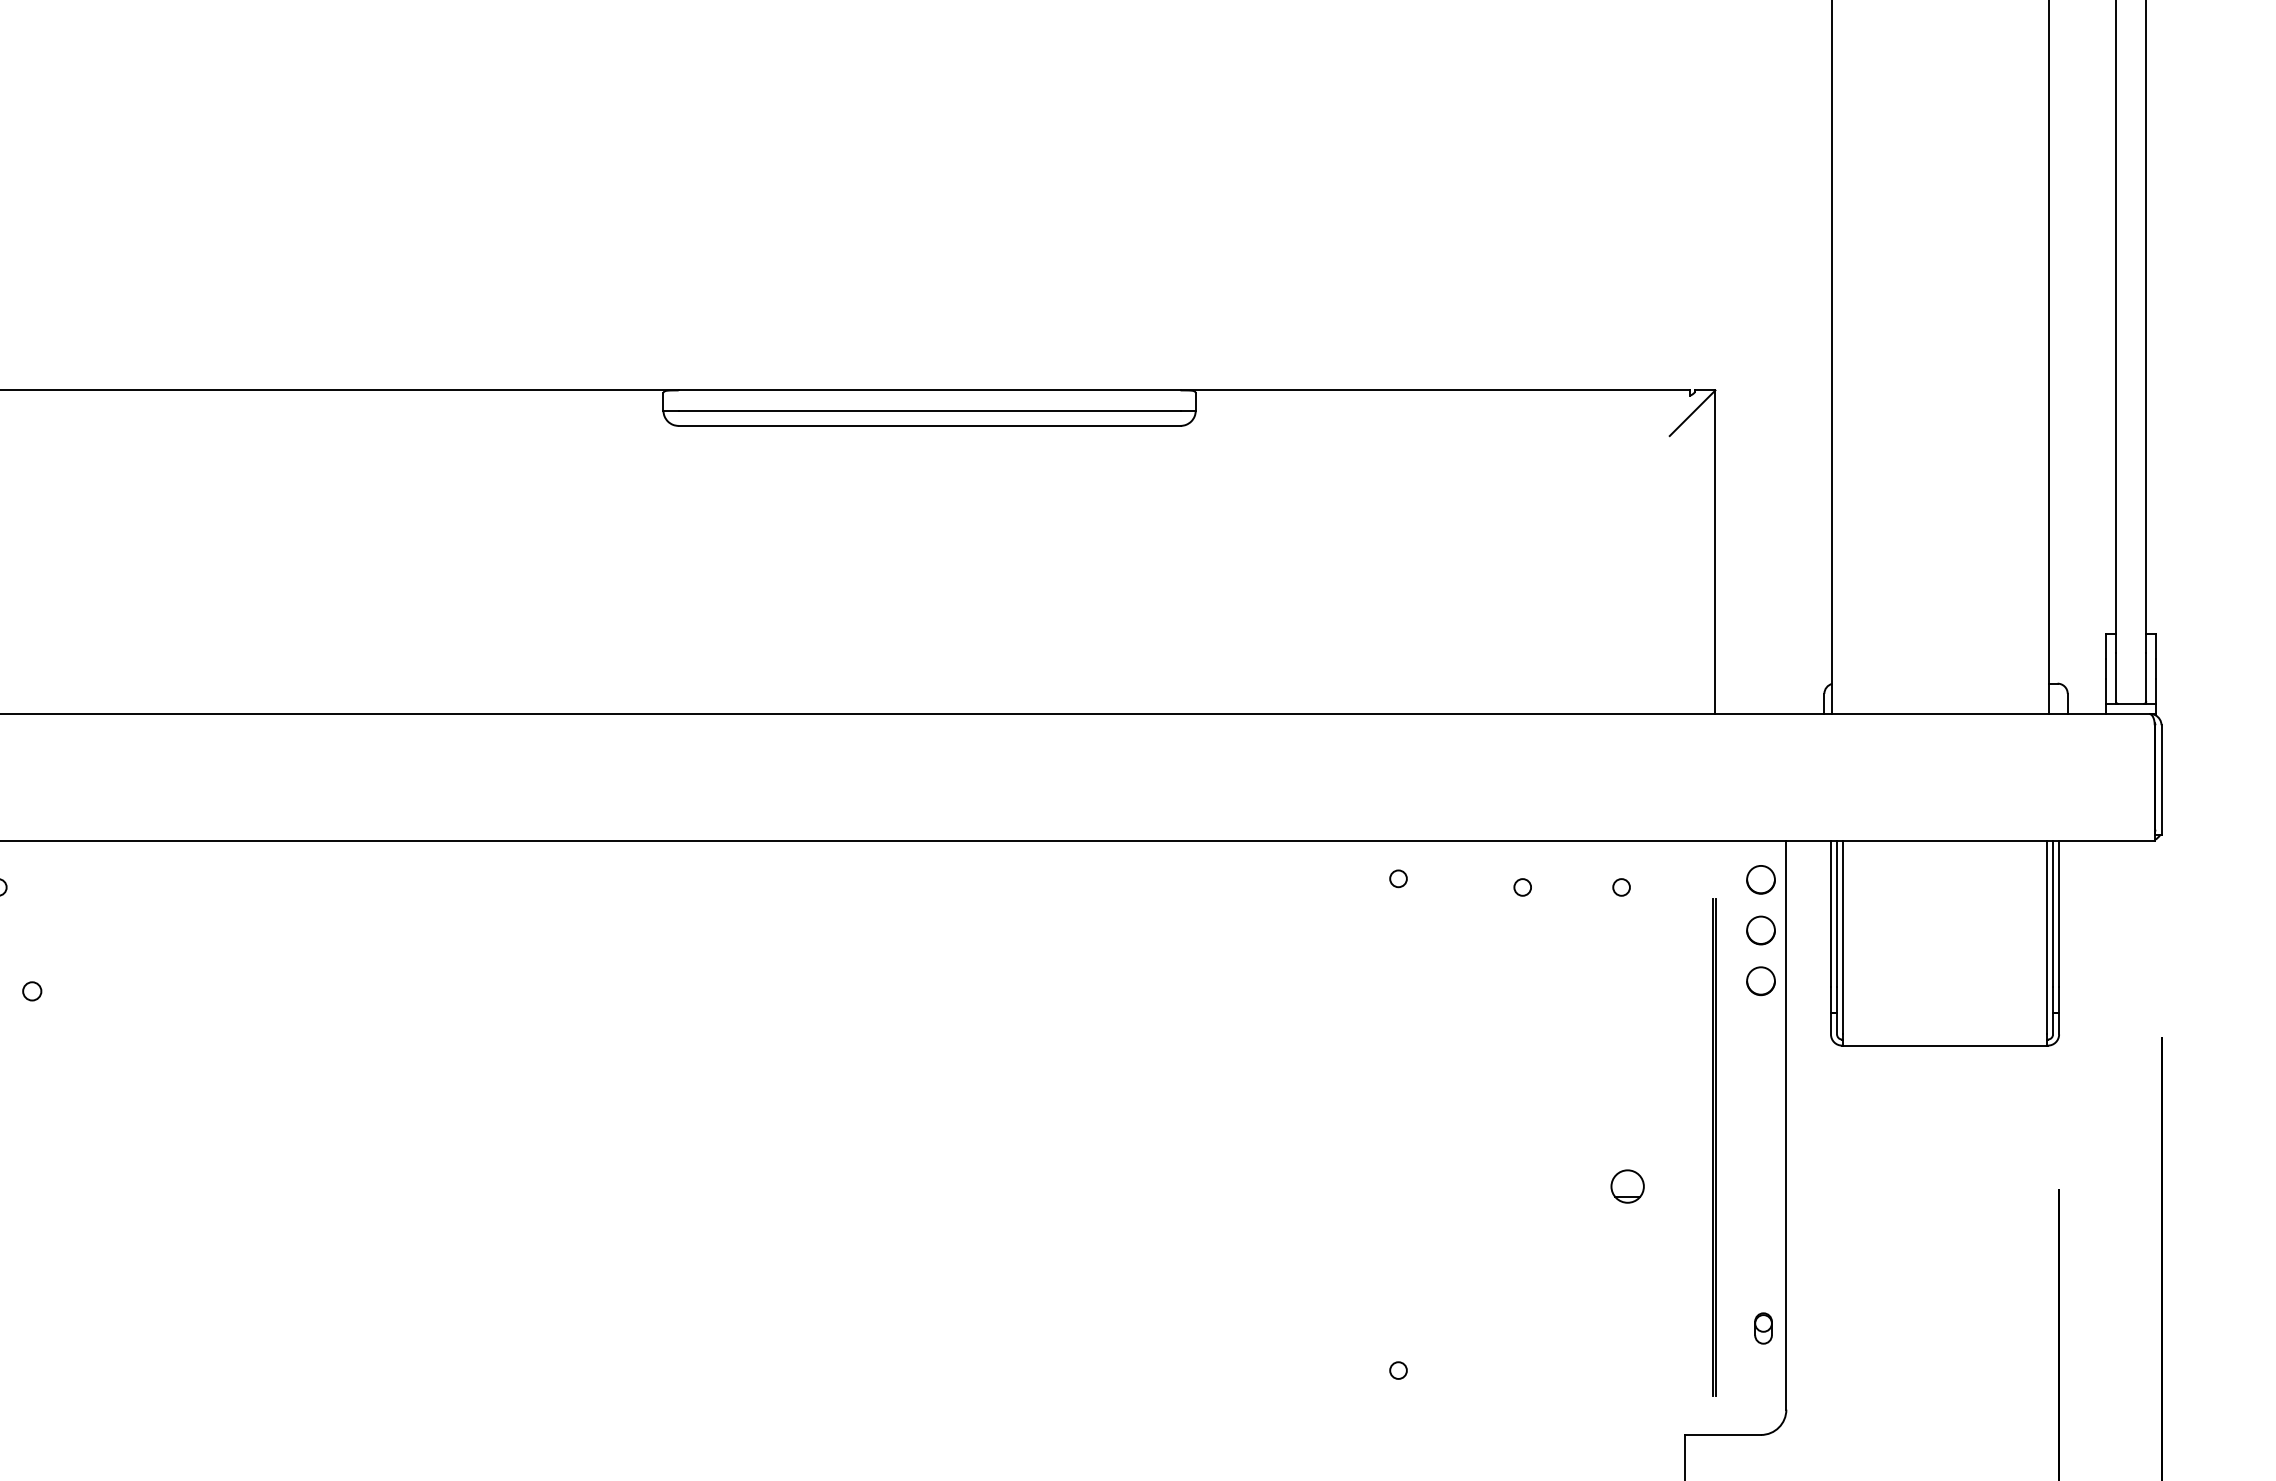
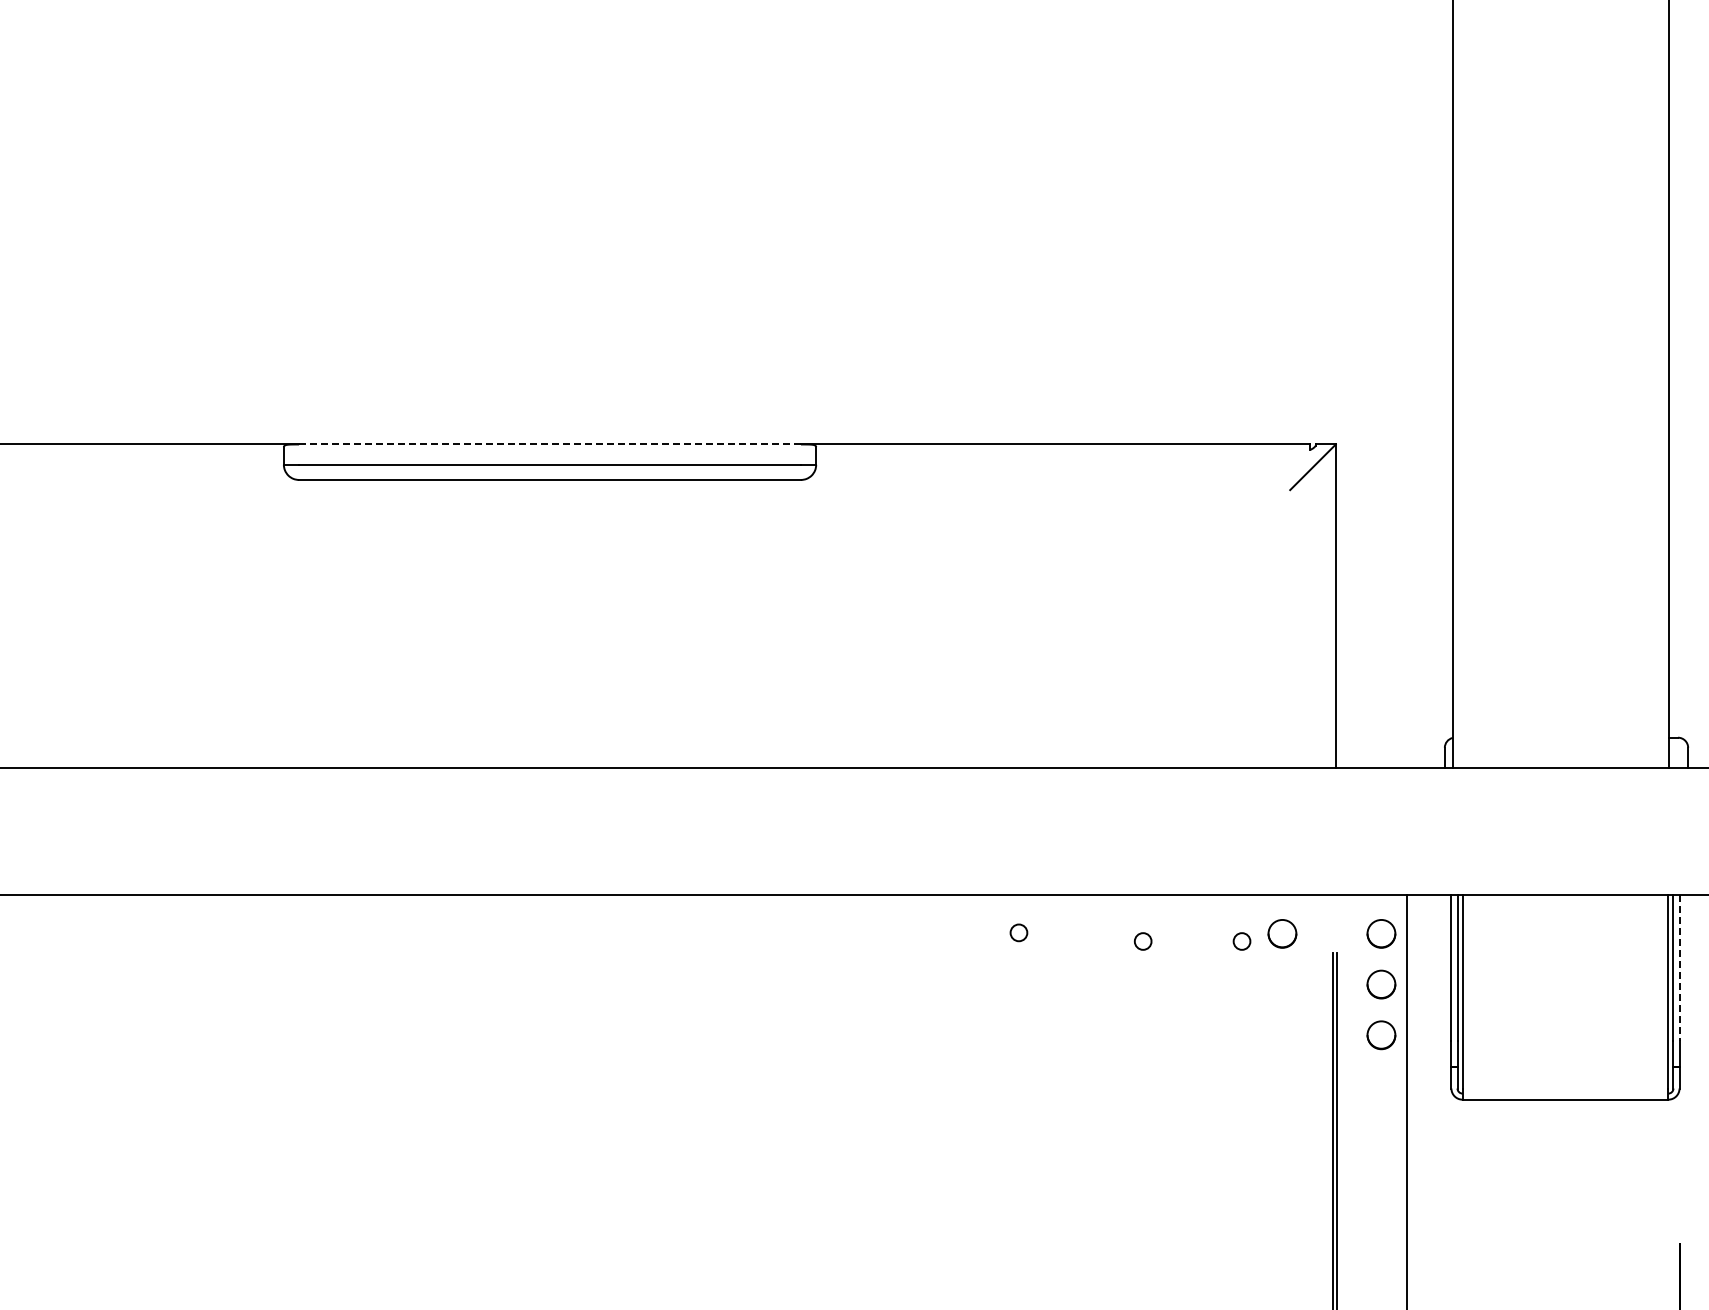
line: (929, 390) -> (549, 444), solid -> dashed
circle: (1661, 879) -> (1281, 933), added
line: (2059, 914) -> (1679, 968), solid -> dashed
part: (1627, 1186) -> (1247, 1240), removed

